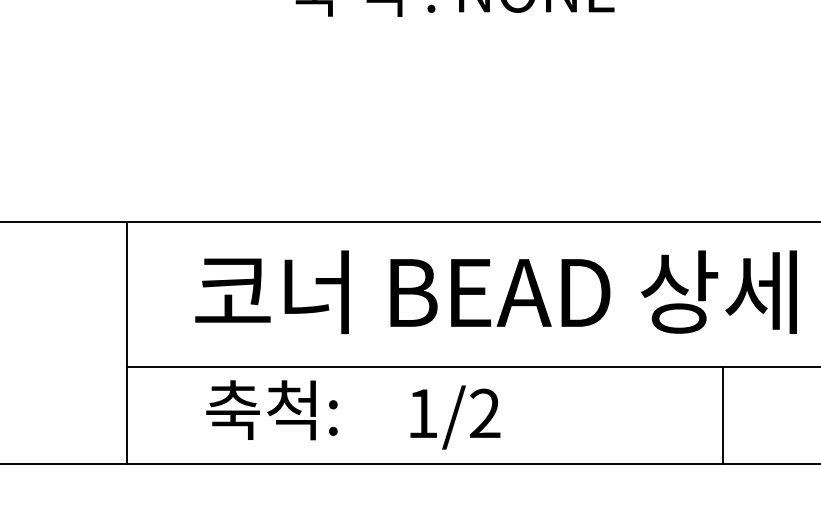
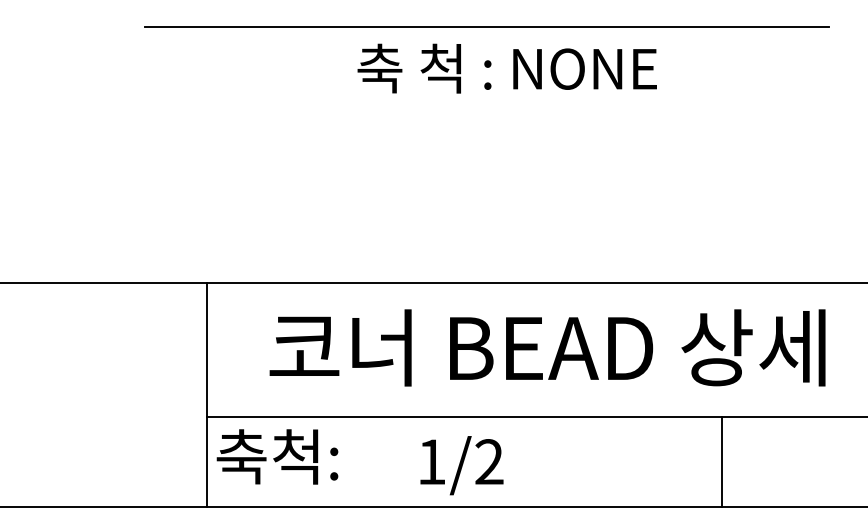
text: (271, 409) -> (277, 456), moved
line: (723, 415) -> (722, 461), moved
text: (454, 417) -> (461, 465), moved

